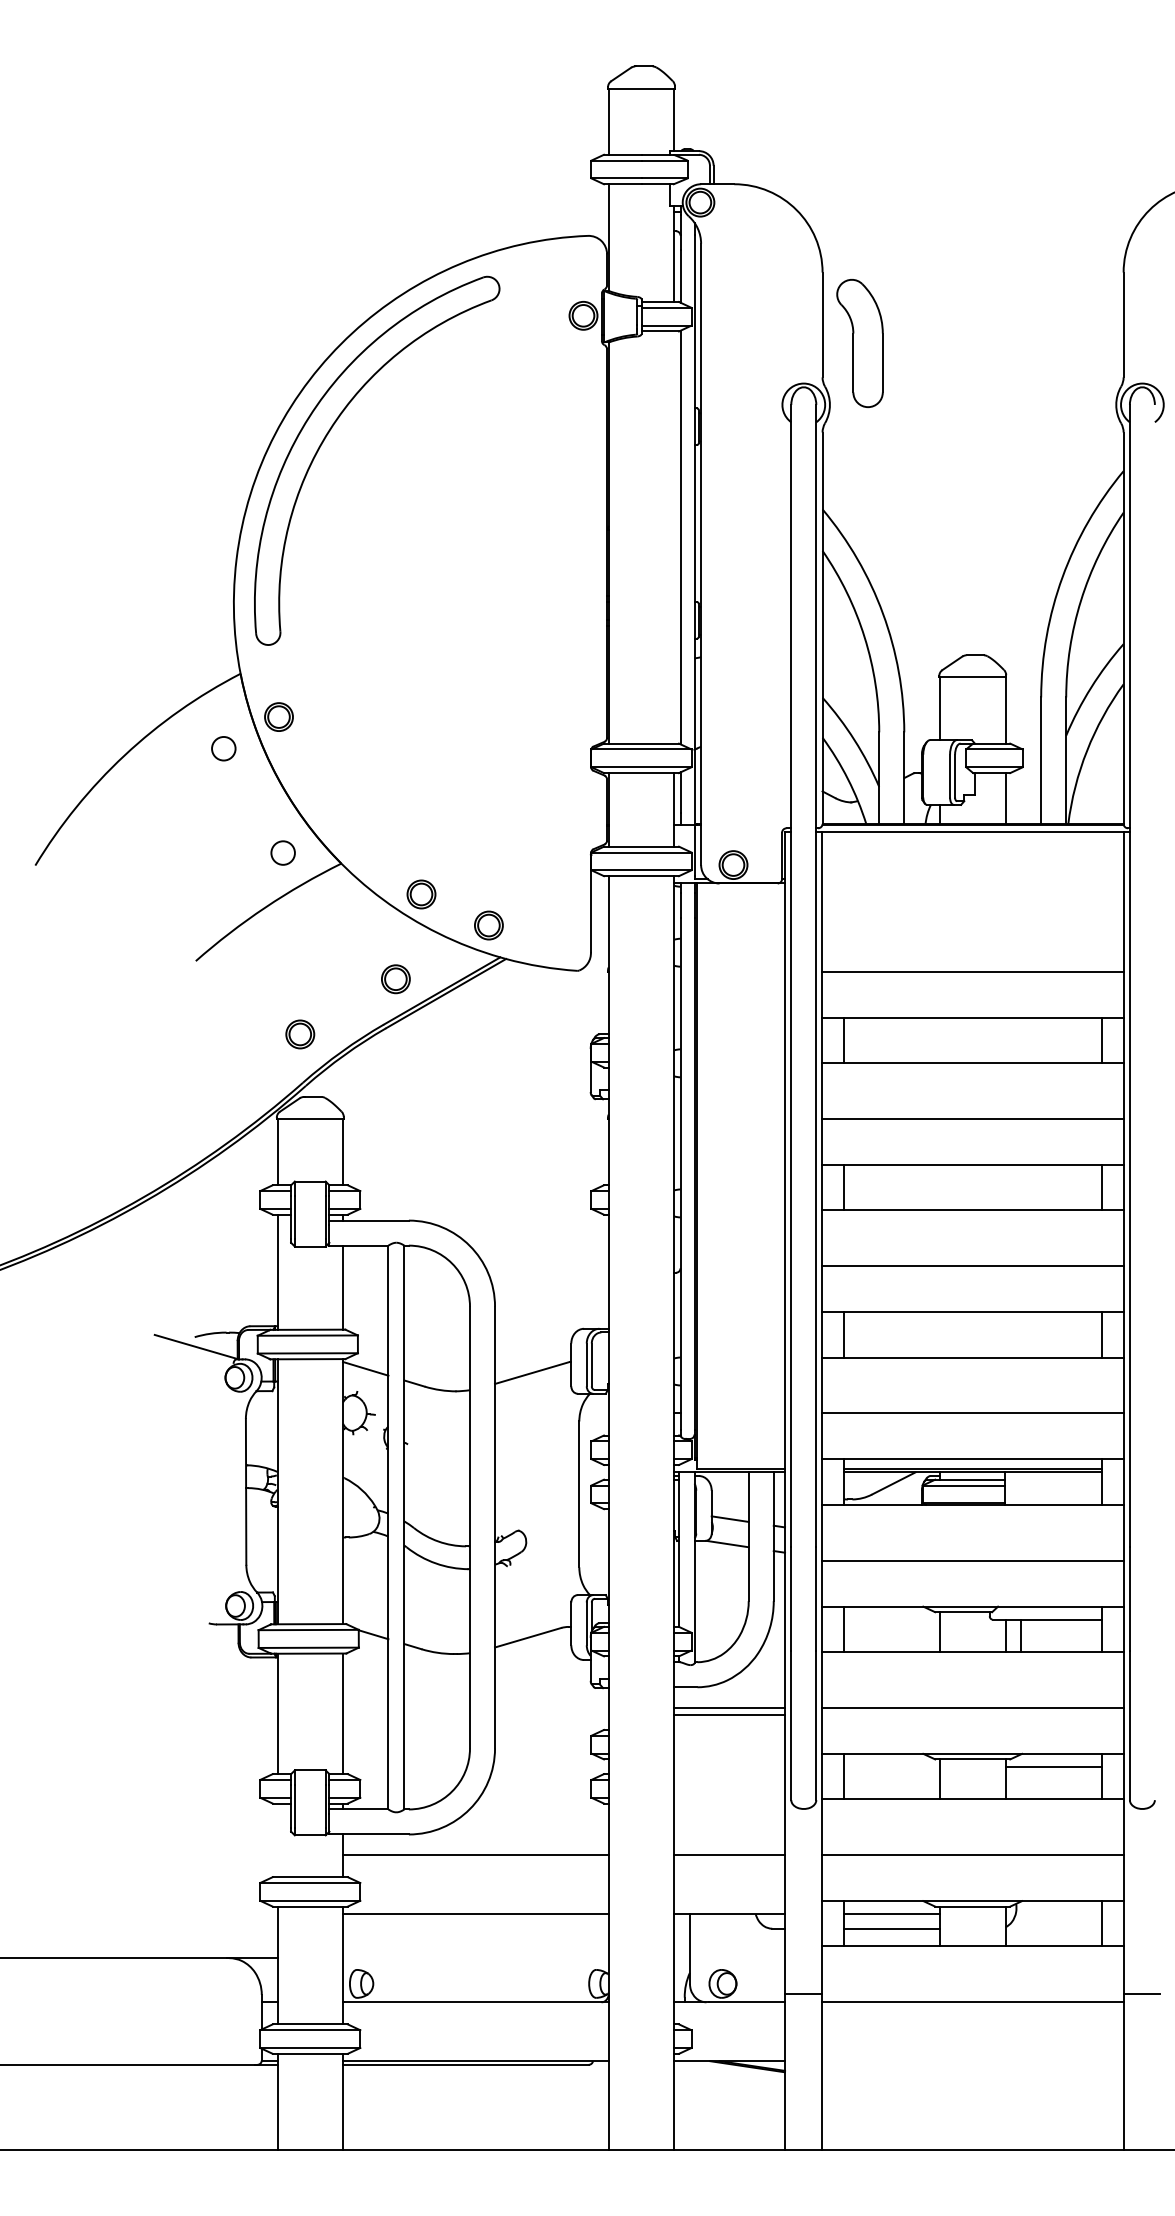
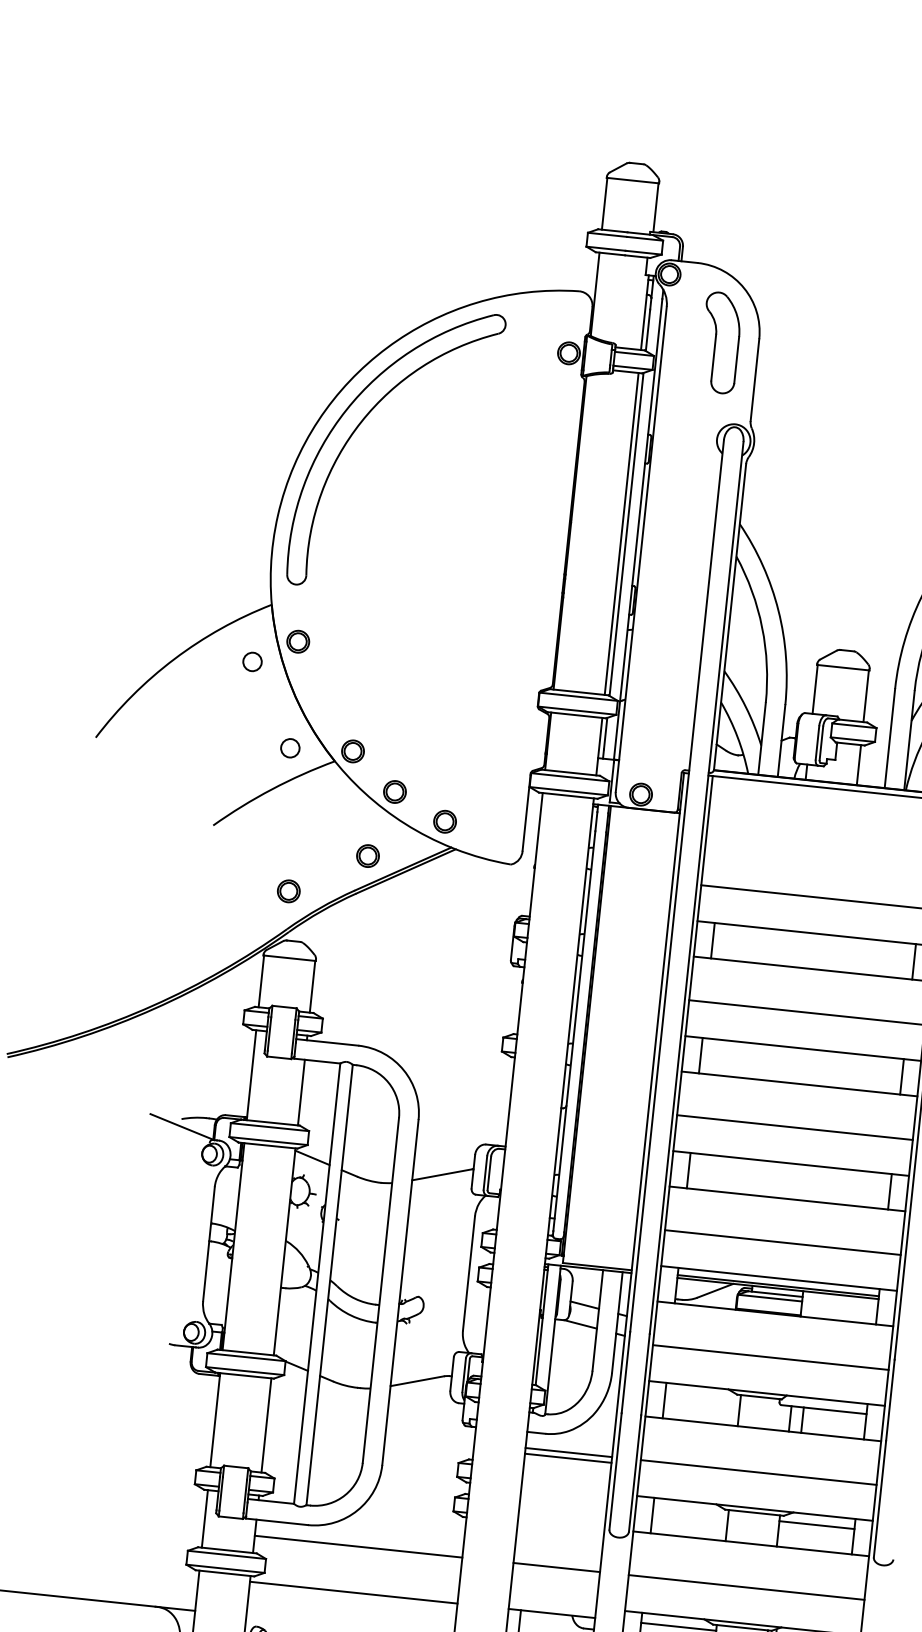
part: (859, 343) -> (720, 342), moved
line: (674, 537) -> (621, 533), added
part: (362, 848) -> (352, 751), added
line: (277, 1840) -> (204, 1519), added

